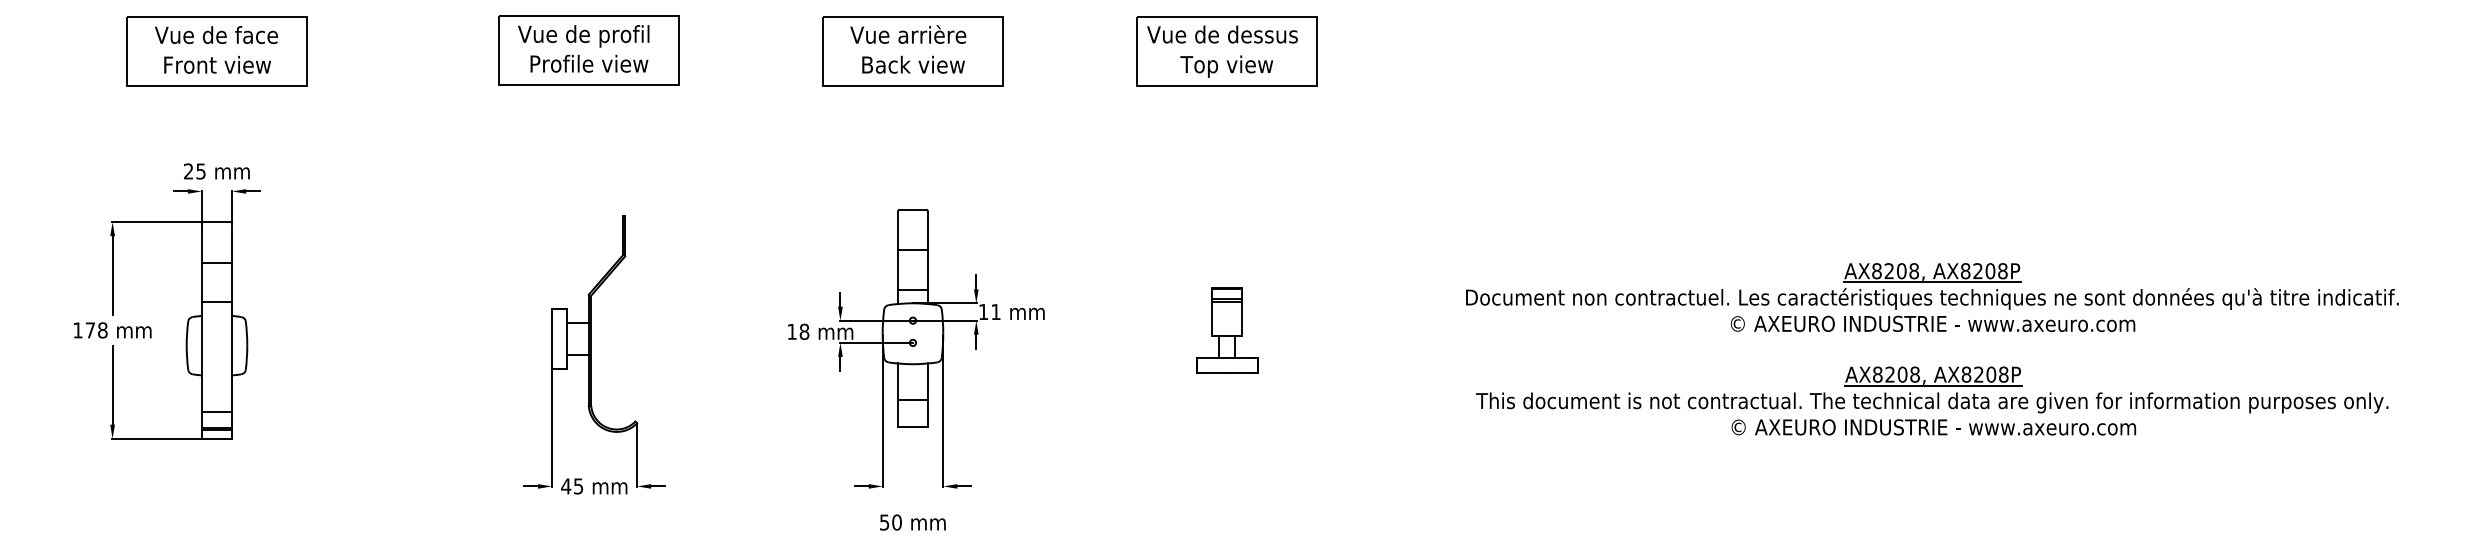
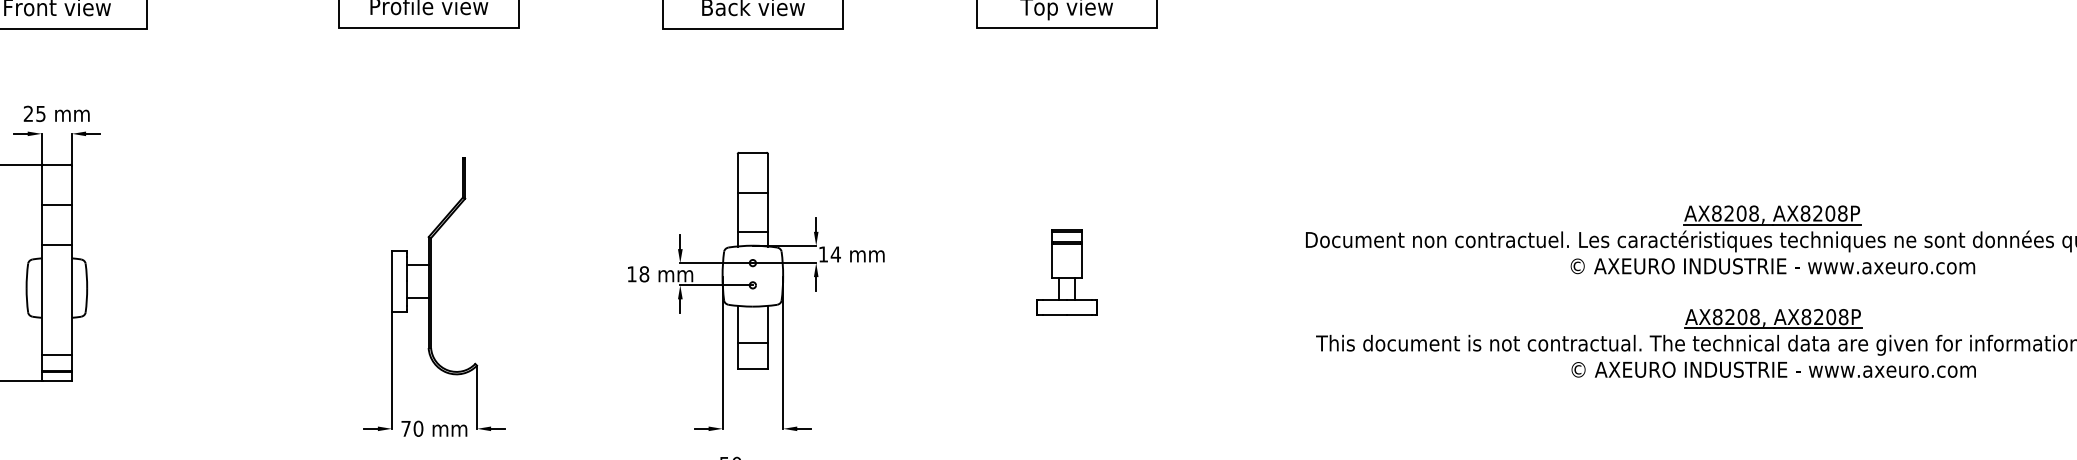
text: (995, 311) -> (835, 253), 11 -> 14
text: (572, 486) -> (412, 428), 45 -> 70

